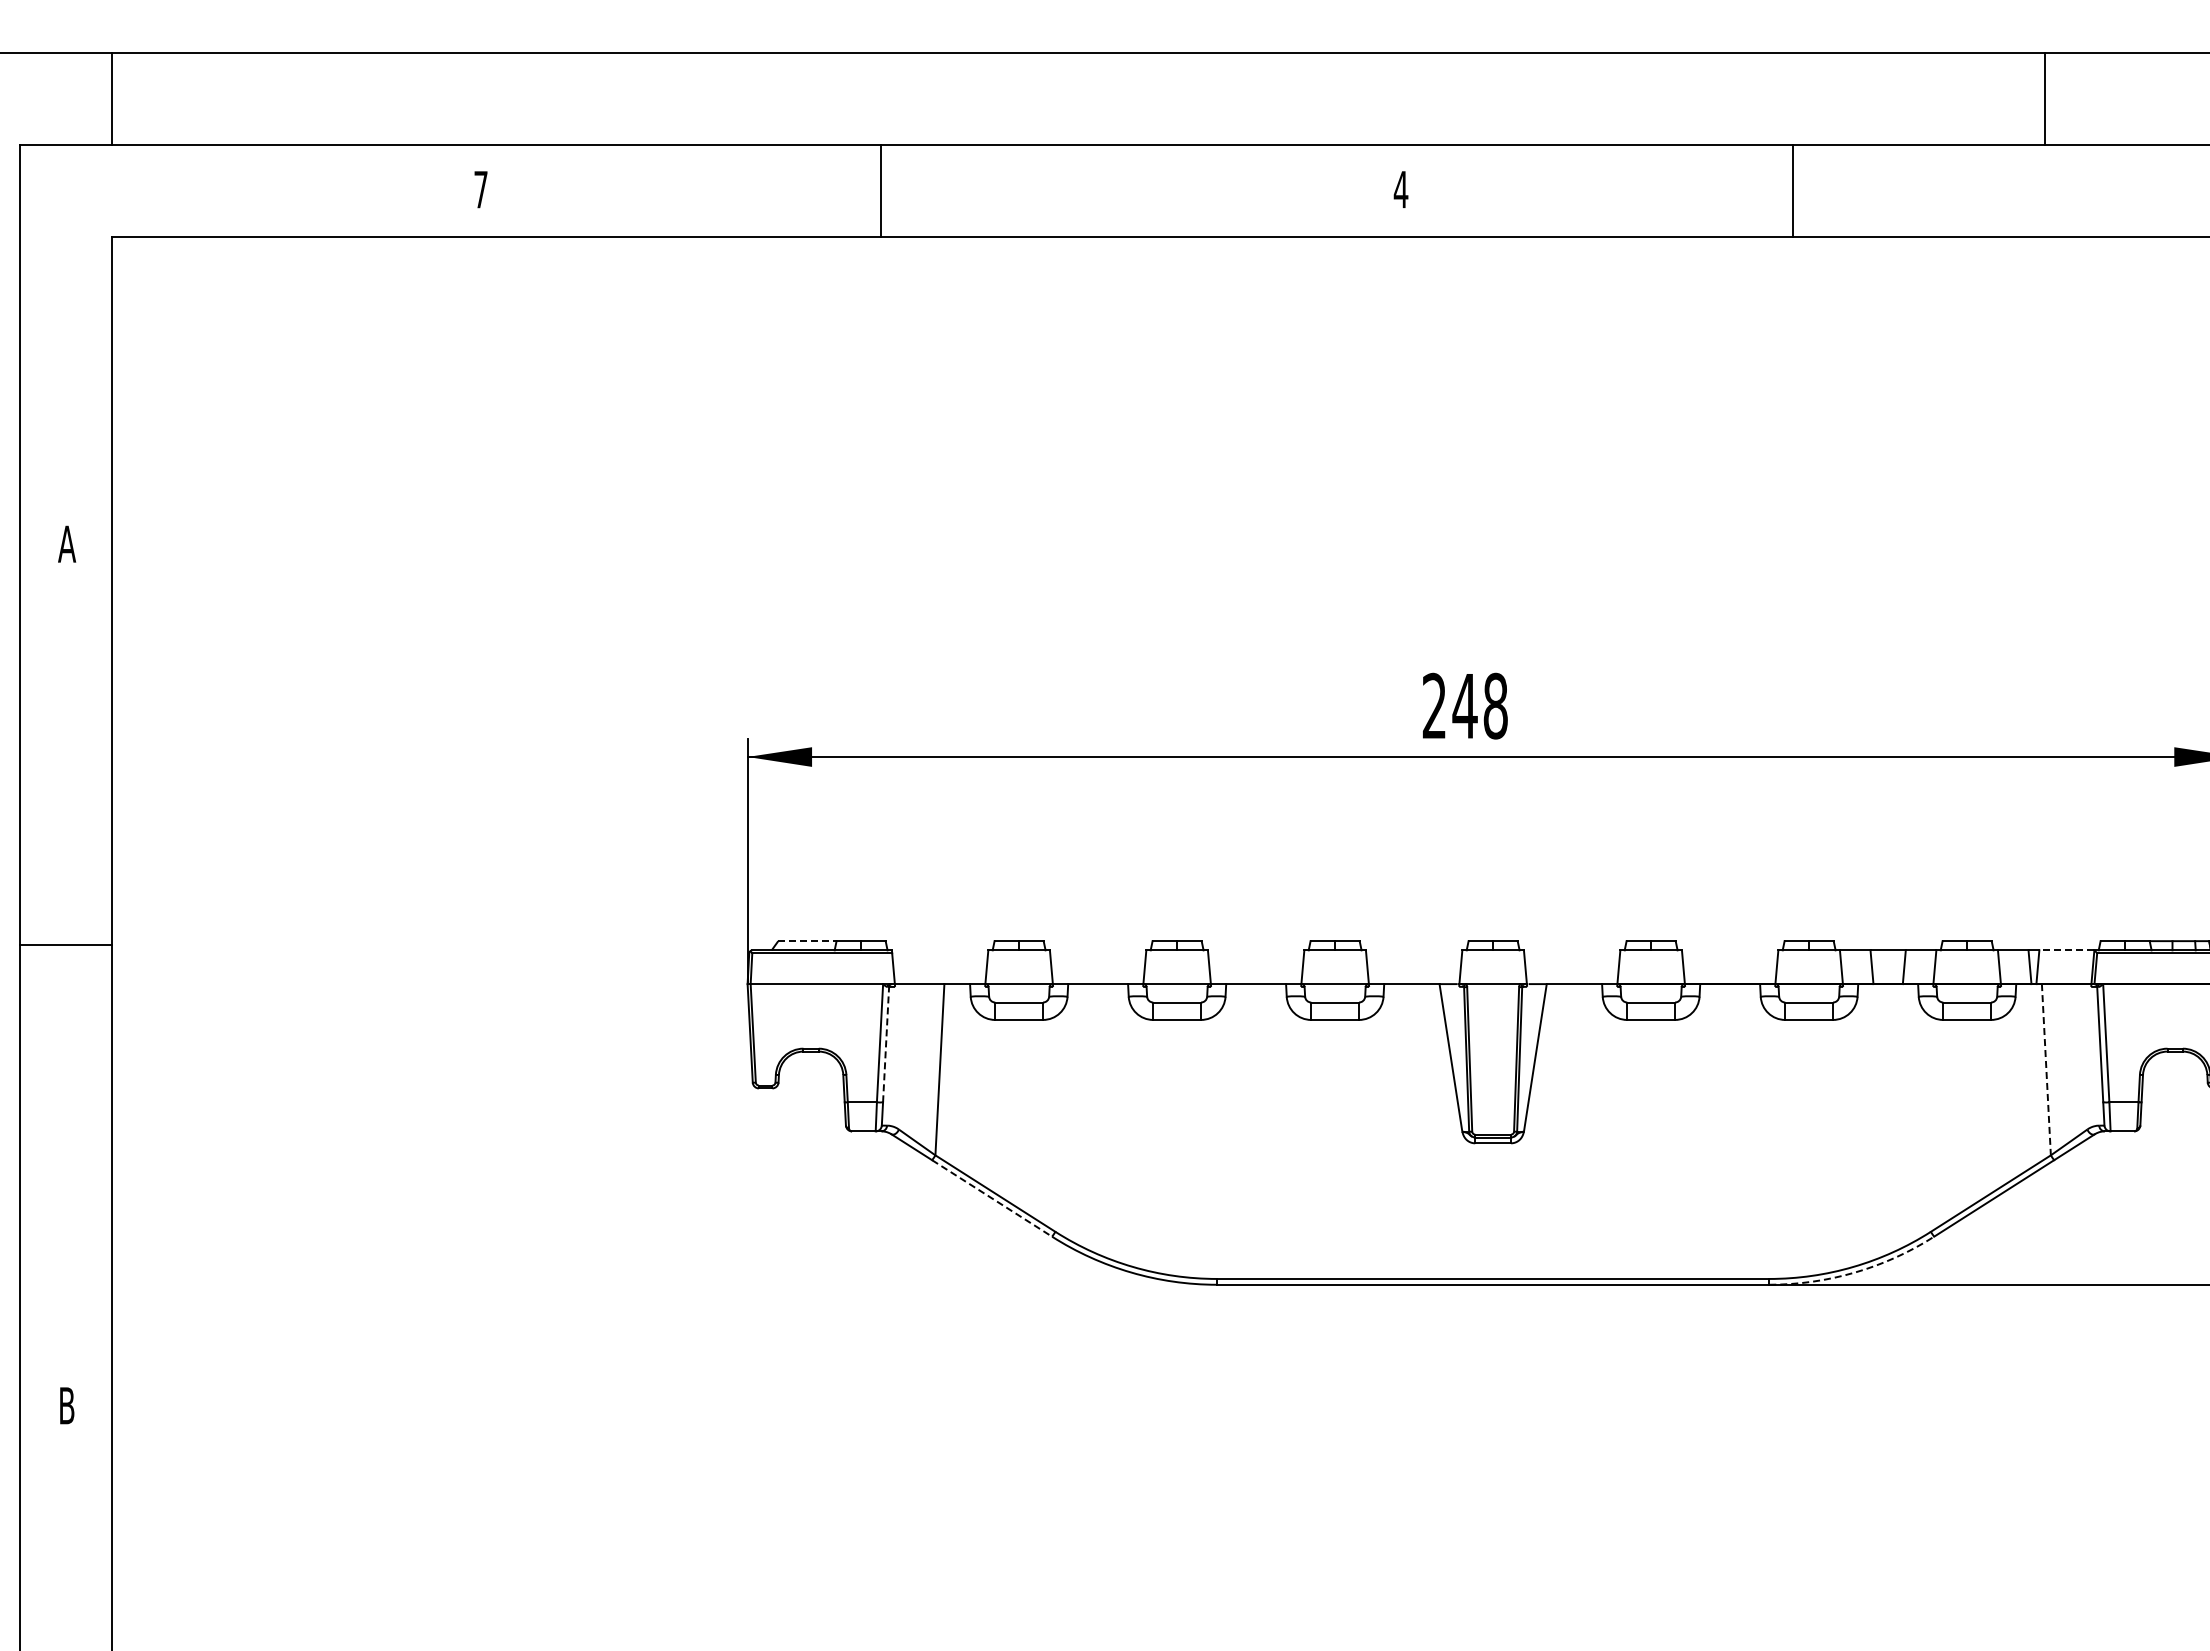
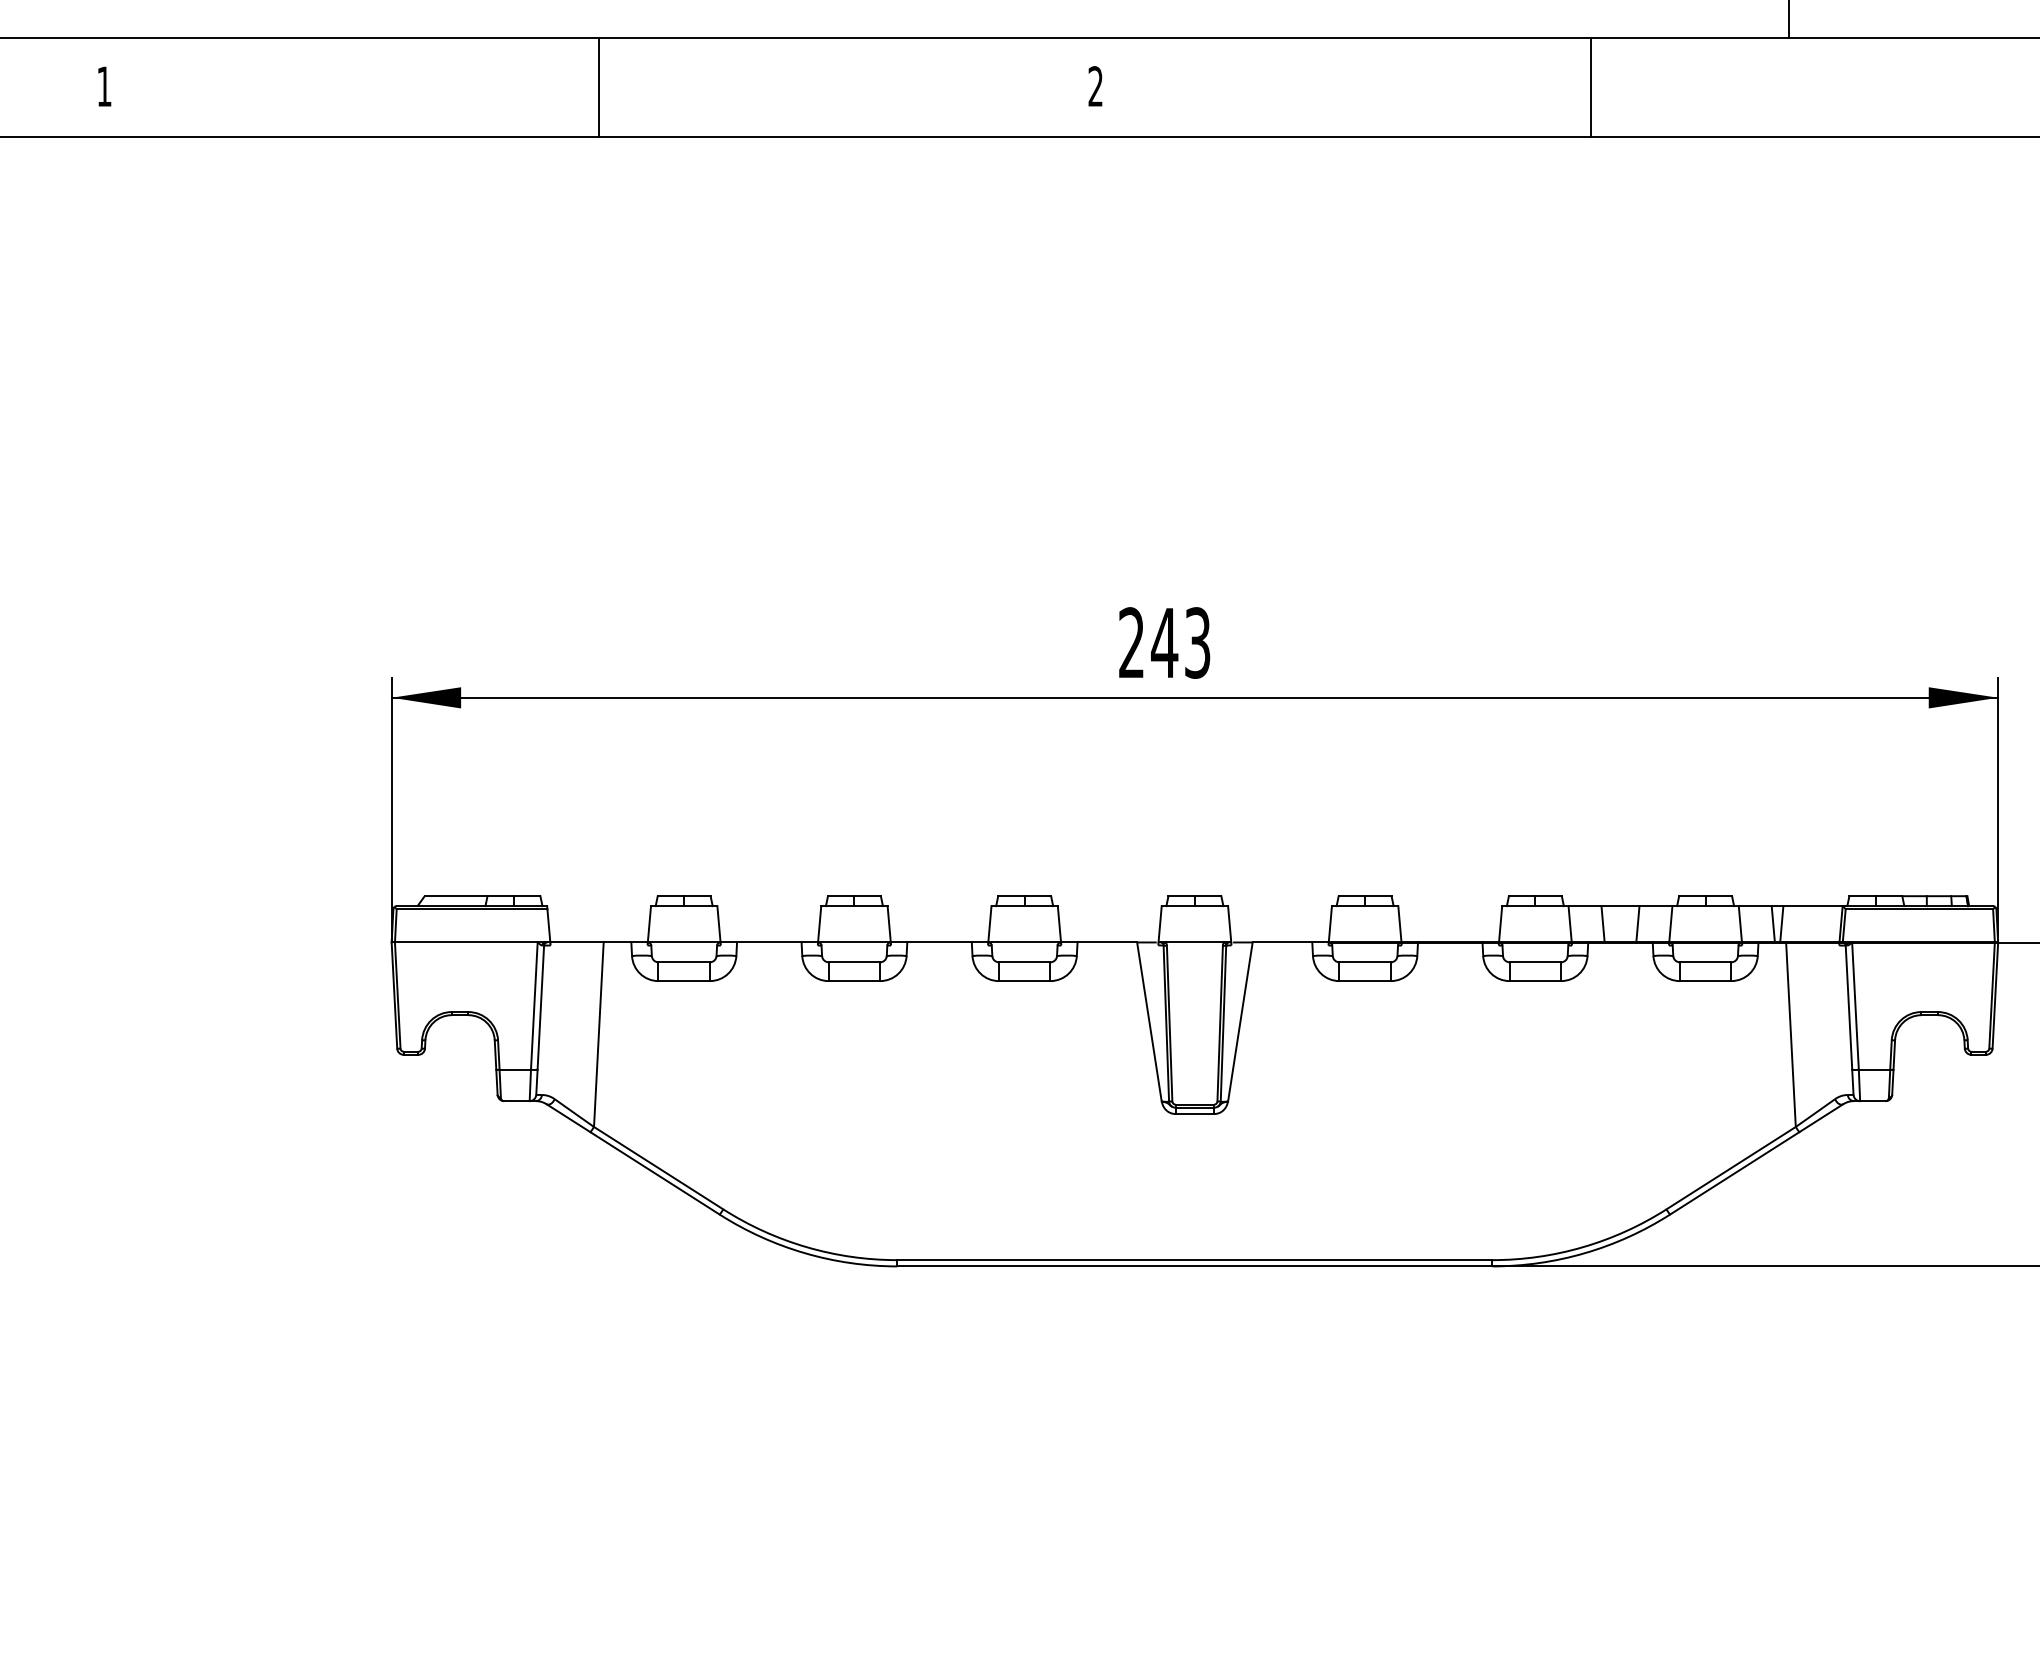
text: (480, 189) -> (103, 86), 7 -> 1
text: (1400, 189) -> (1095, 86), 4 -> 2
line: (881, 190) -> (599, 87), moved
line: (1792, 190) -> (1590, 87), moved
text: (1495, 705) -> (1197, 642), 248 -> 243
line: (807, 941) -> (456, 896), dashed -> solid
line: (2066, 950) -> (1812, 906), dashed -> solid
line: (886, 1044) -> (541, 1007), dashed -> solid
line: (2046, 1069) -> (1791, 1034), dashed -> solid
line: (992, 1198) -> (655, 1173), dashed -> solid
arc: (1855, 1272) -> (1585, 1253), dashed -> solid

